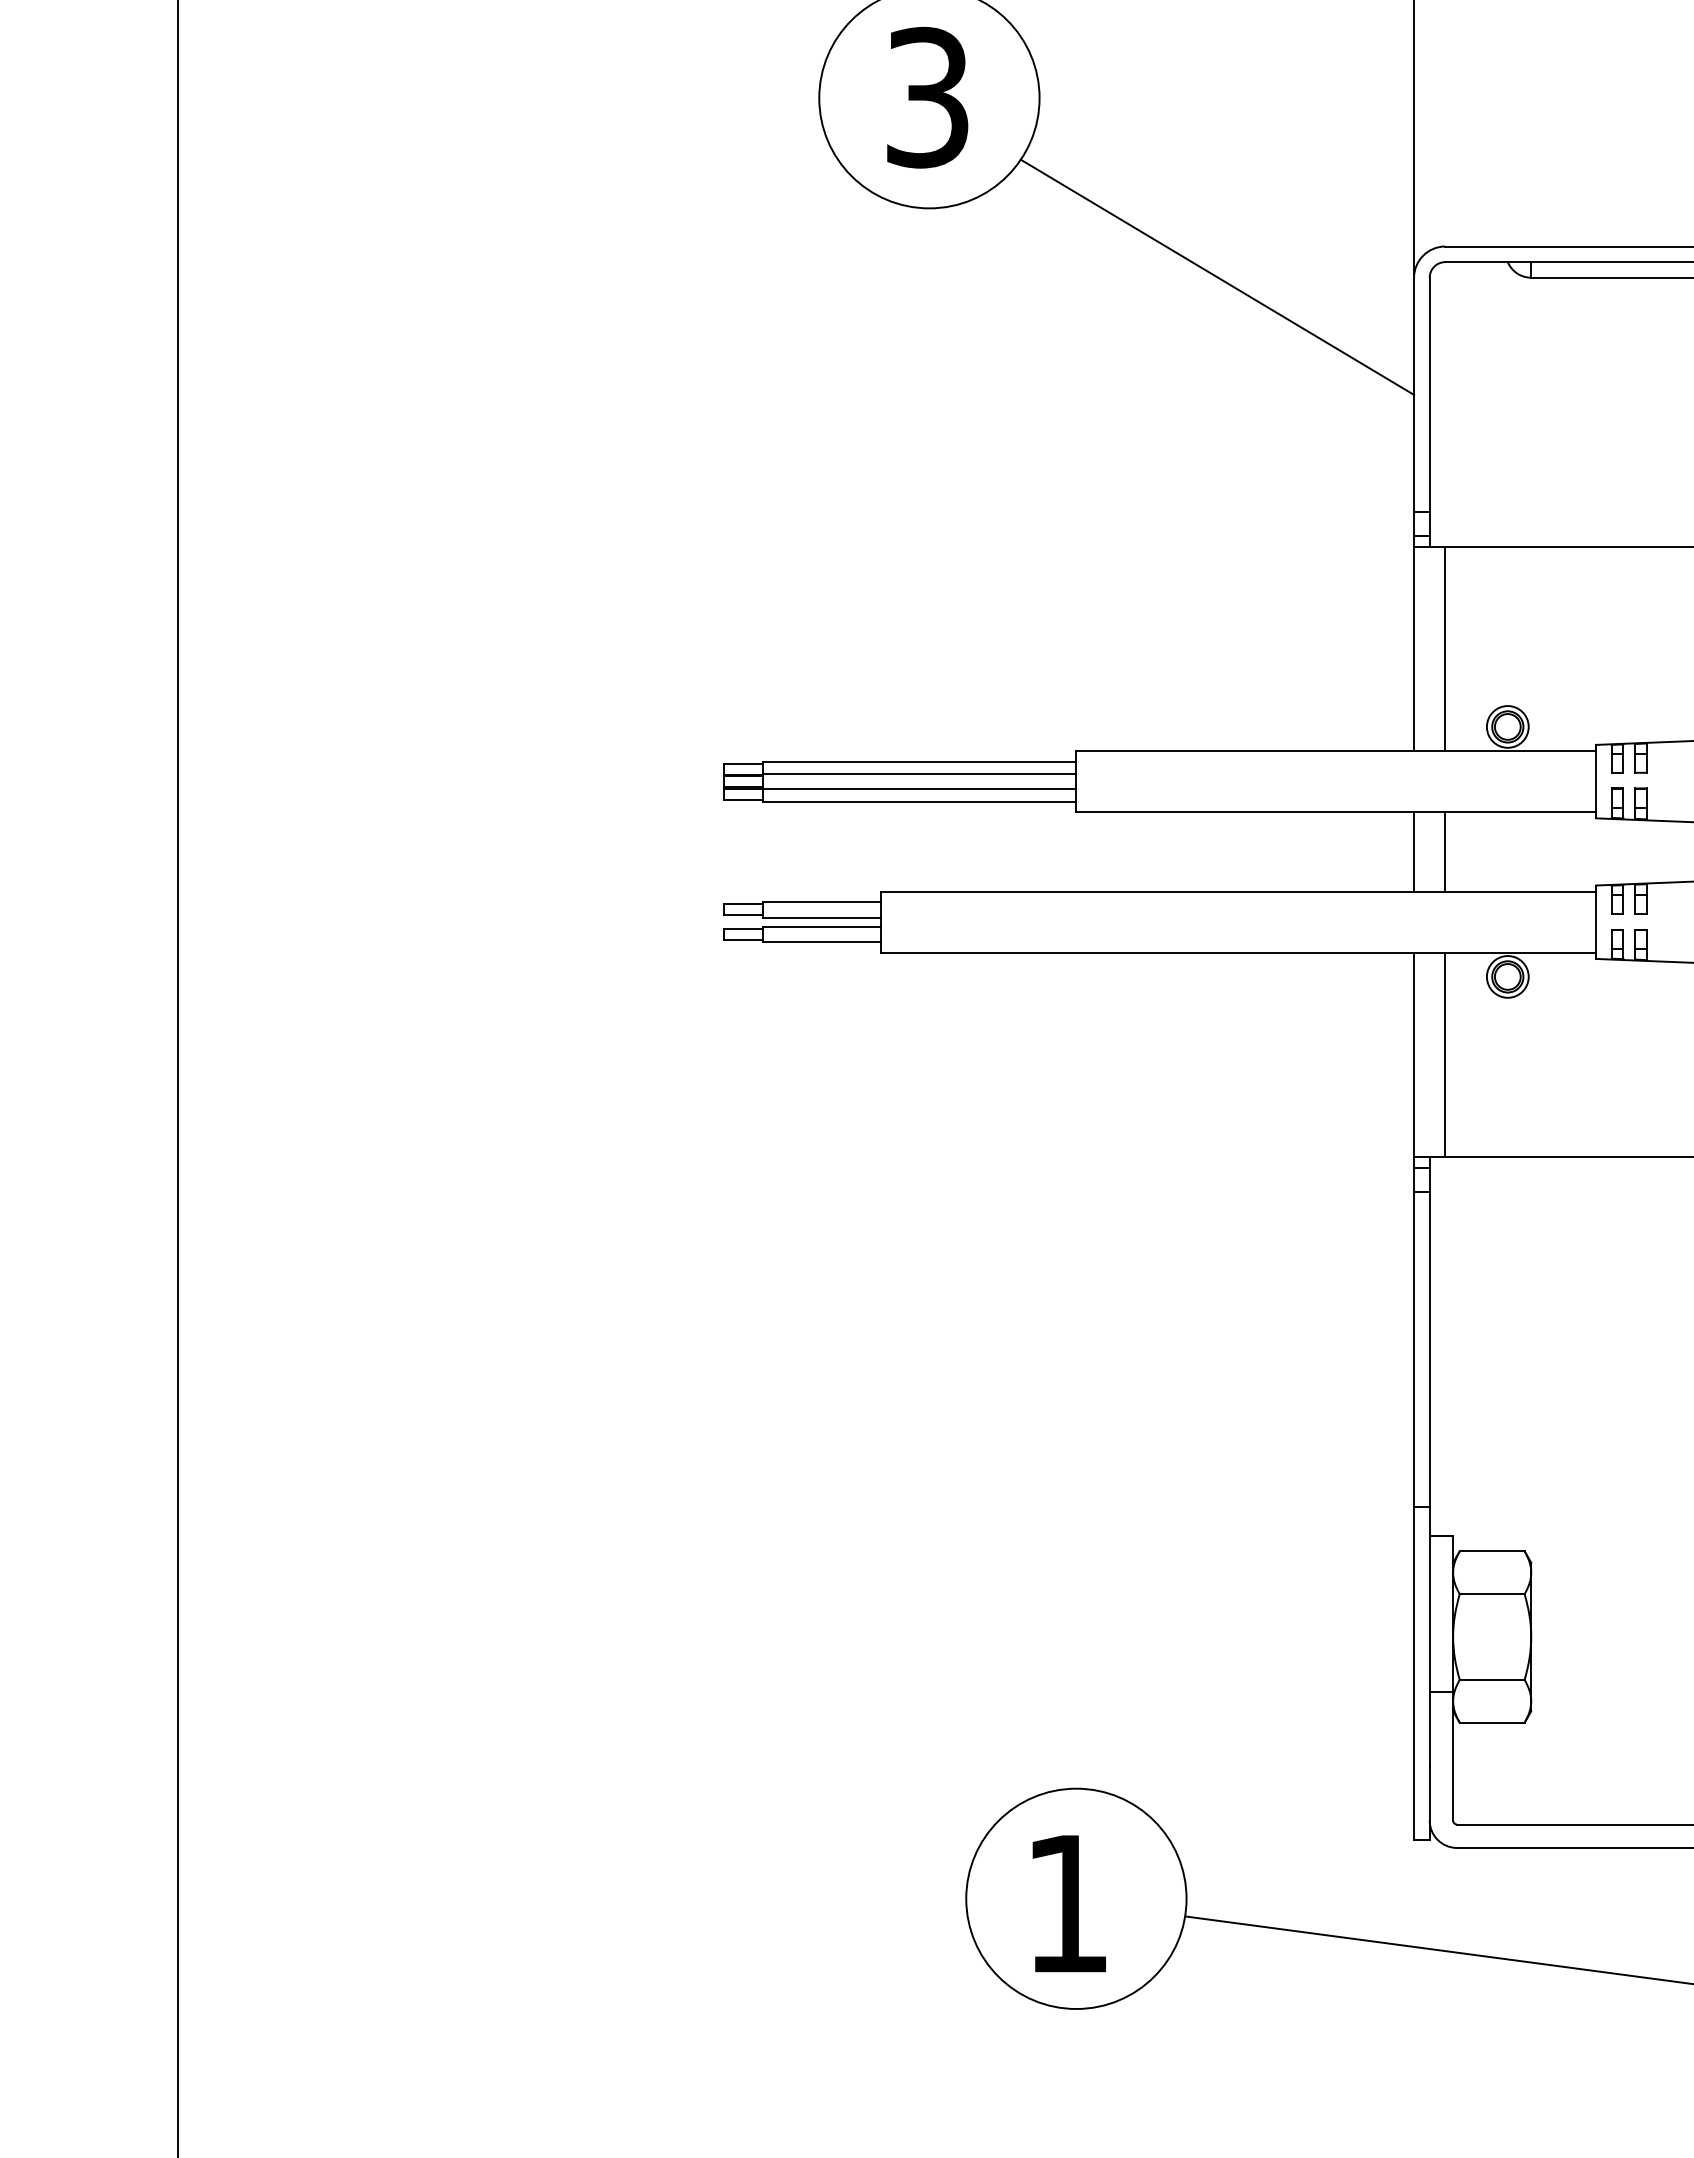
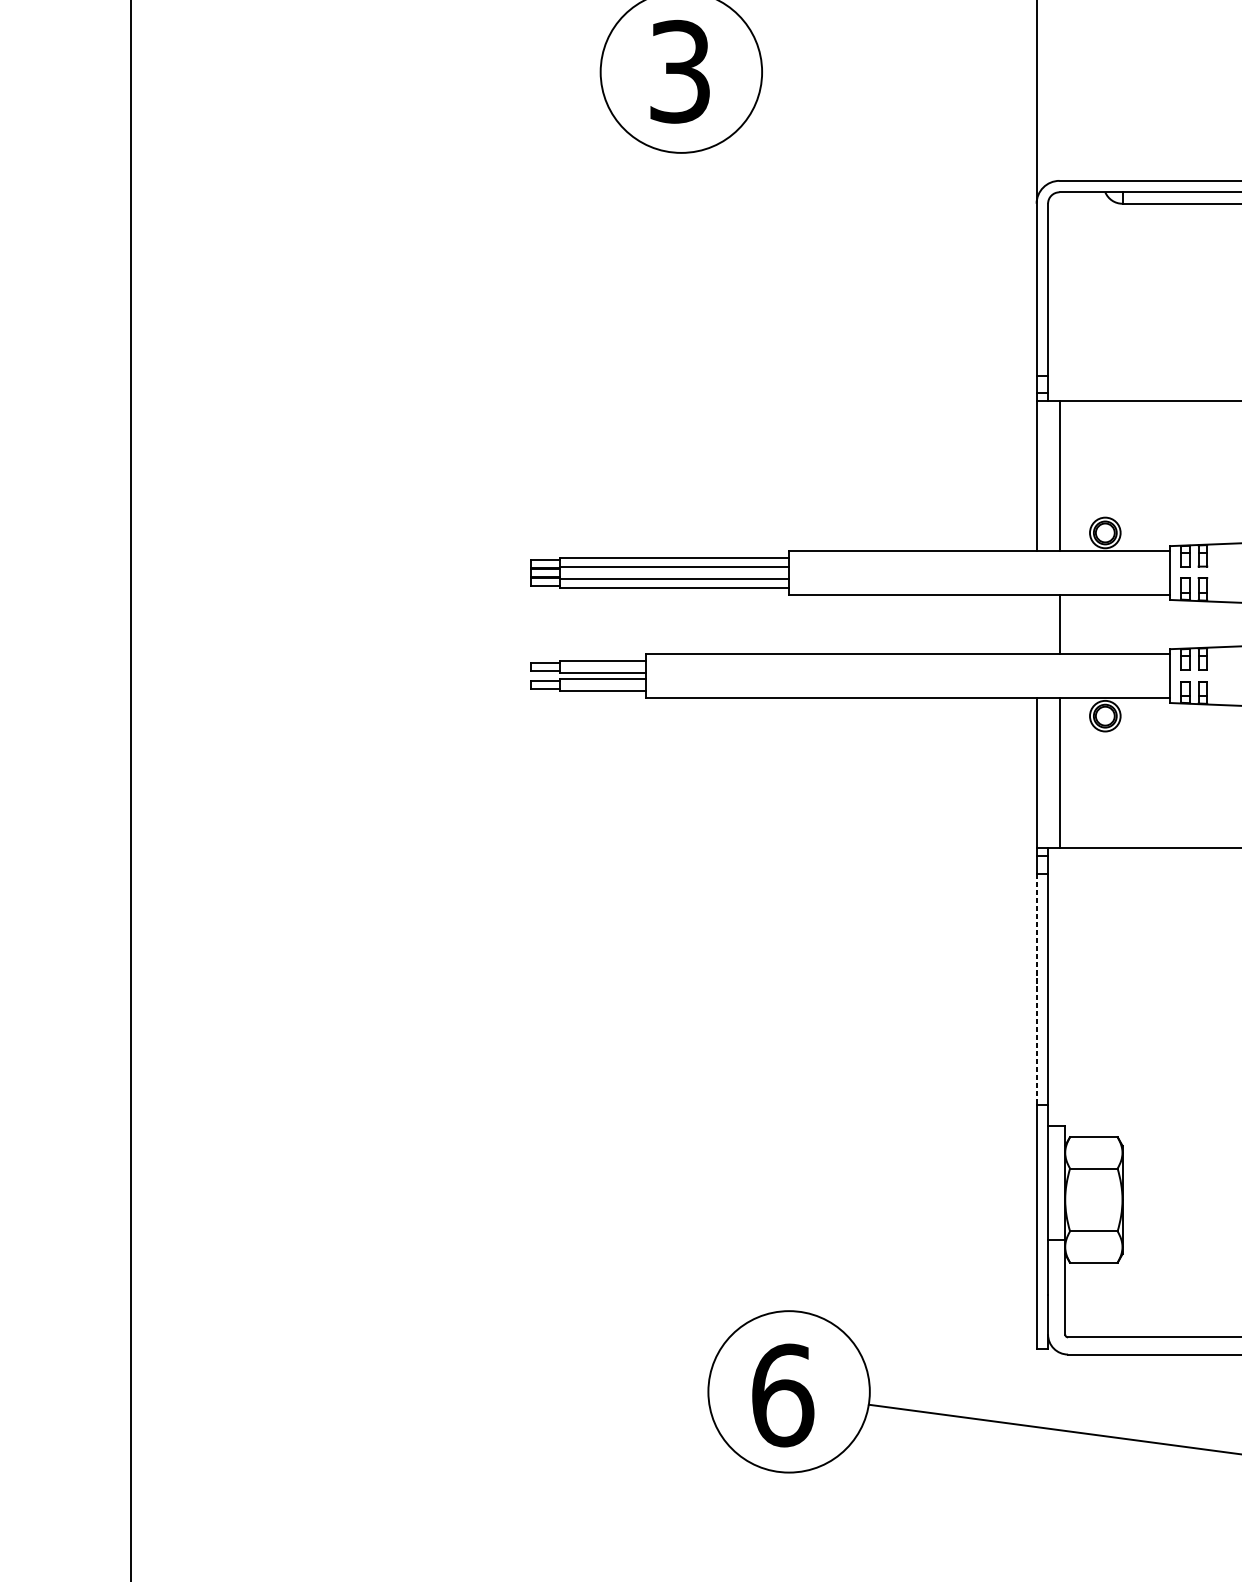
line: (1217, 276) -> (892, 202), removed
line: (1414, 851) -> (1036, 624), removed
line: (1414, 1349) -> (1036, 989), solid -> dashed
text: (1068, 1903) -> (783, 1395), 1 -> 6

